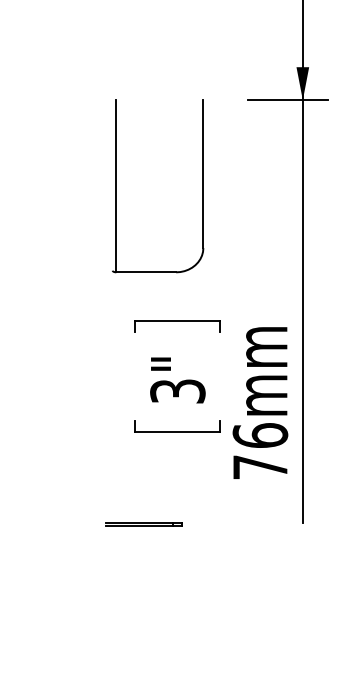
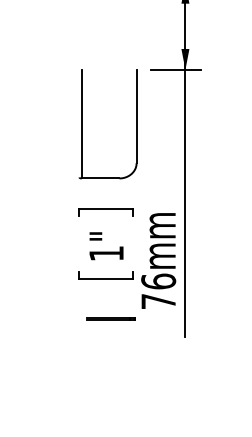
part: (117, 186) -> (82, 124), moved
text: (177, 391) -> (106, 253), 3" -> 1"
line: (142, 524) -> (110, 318), moved

